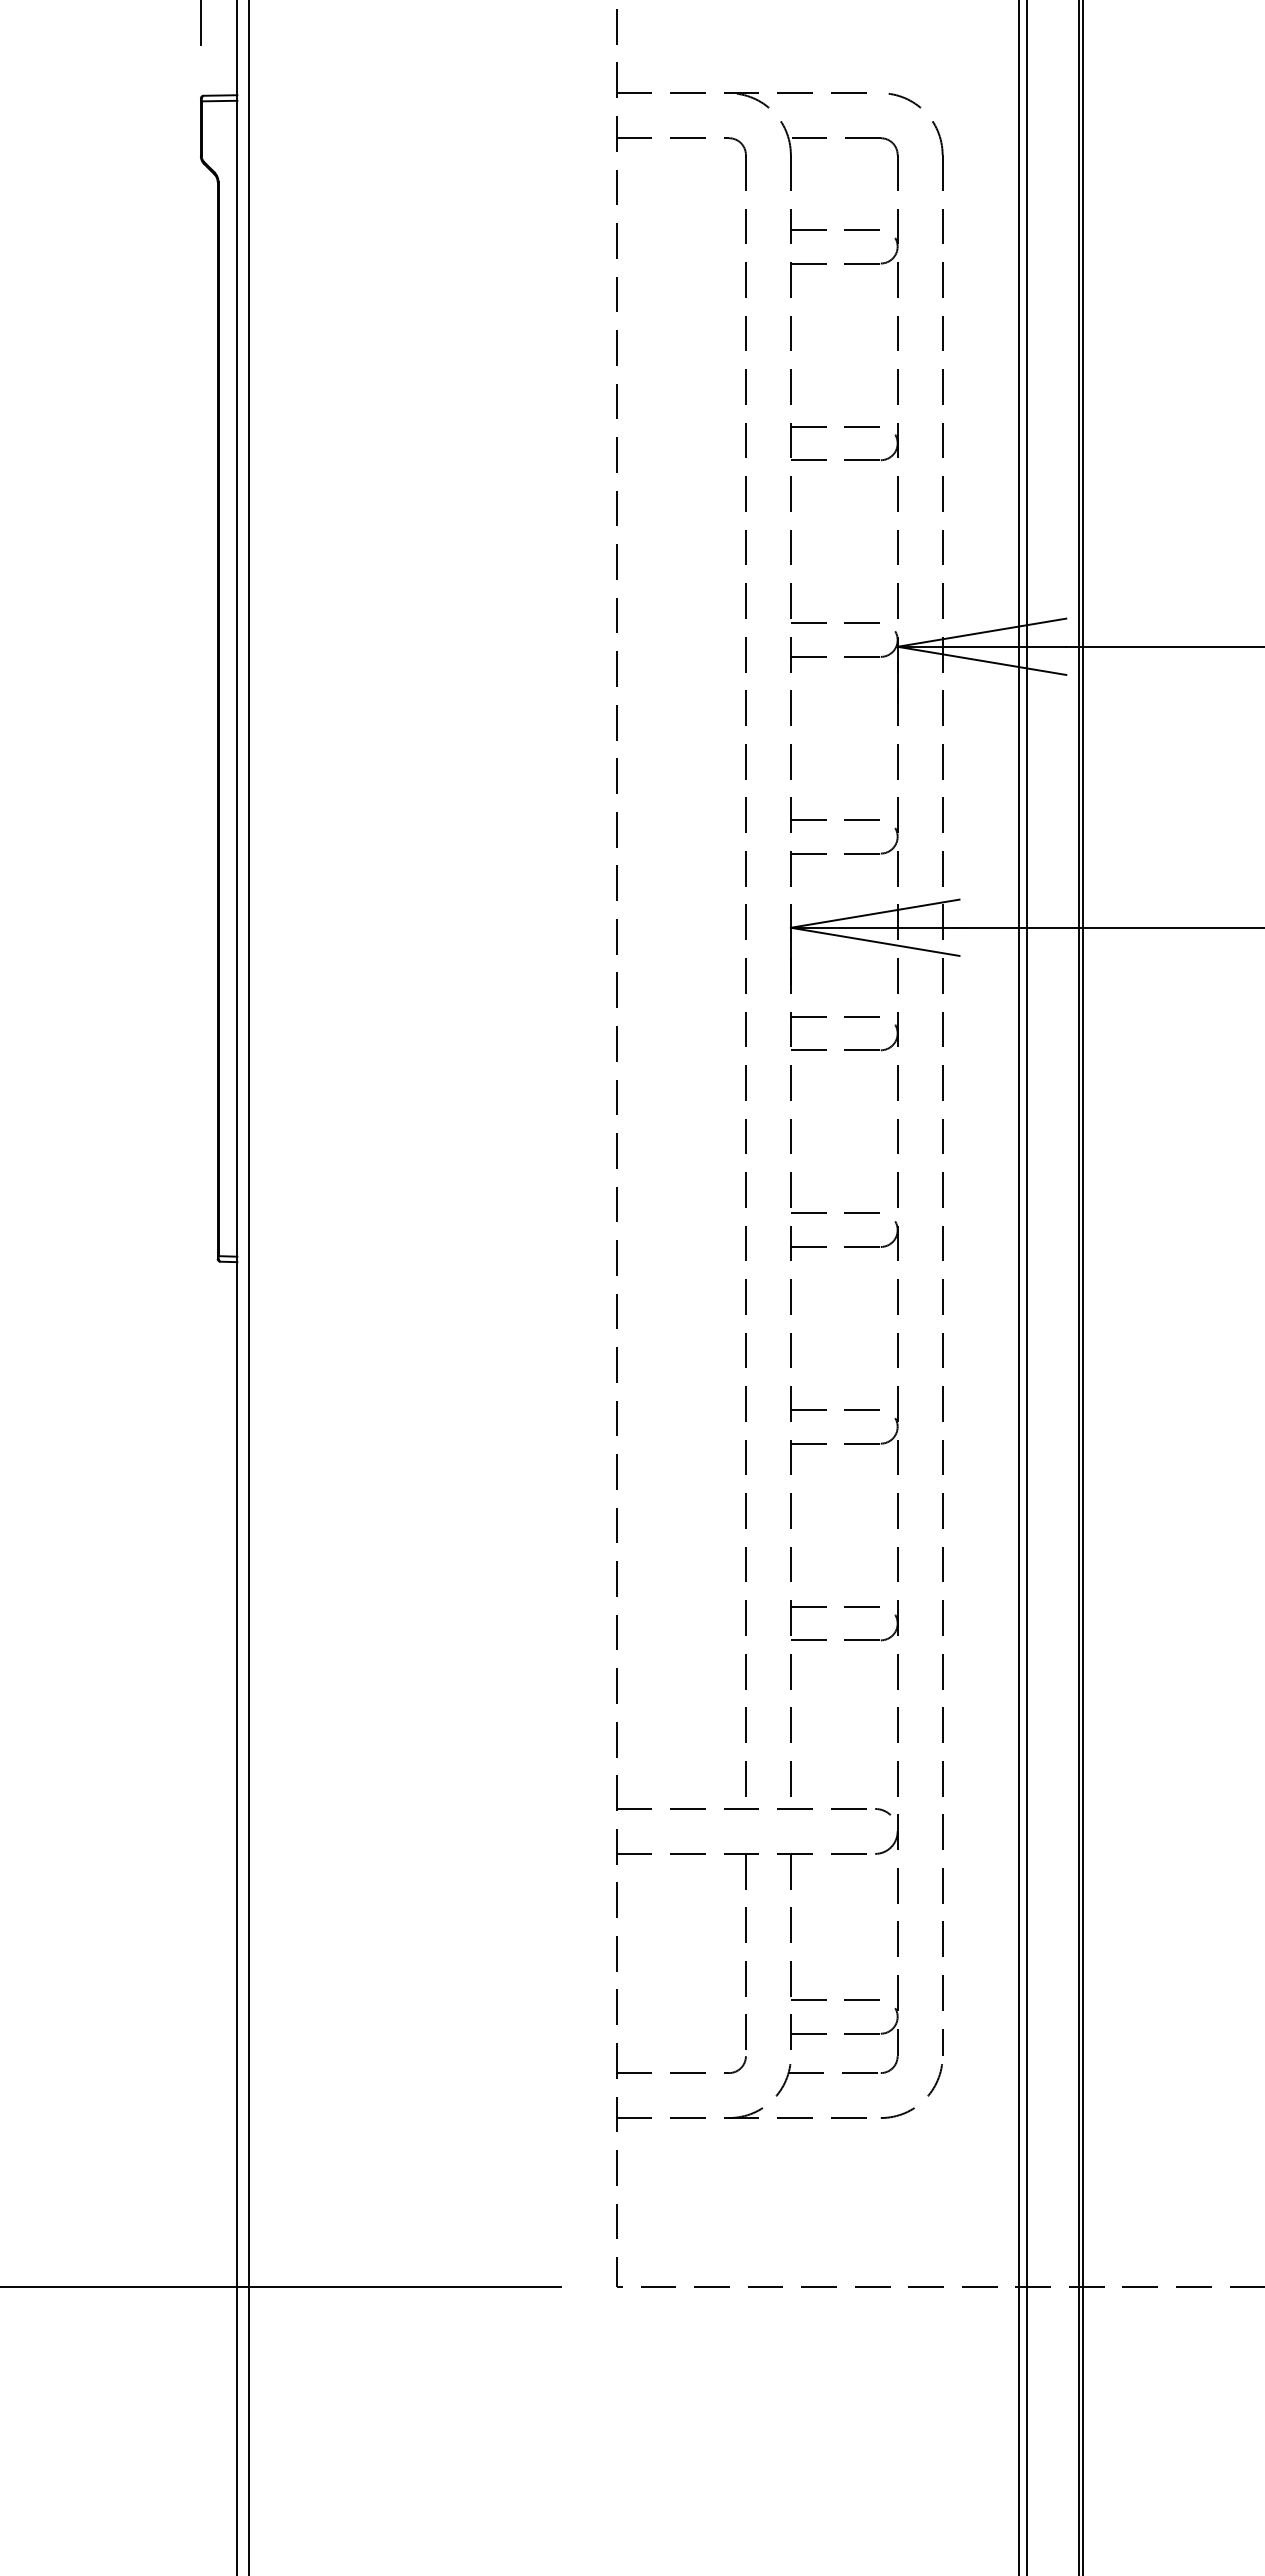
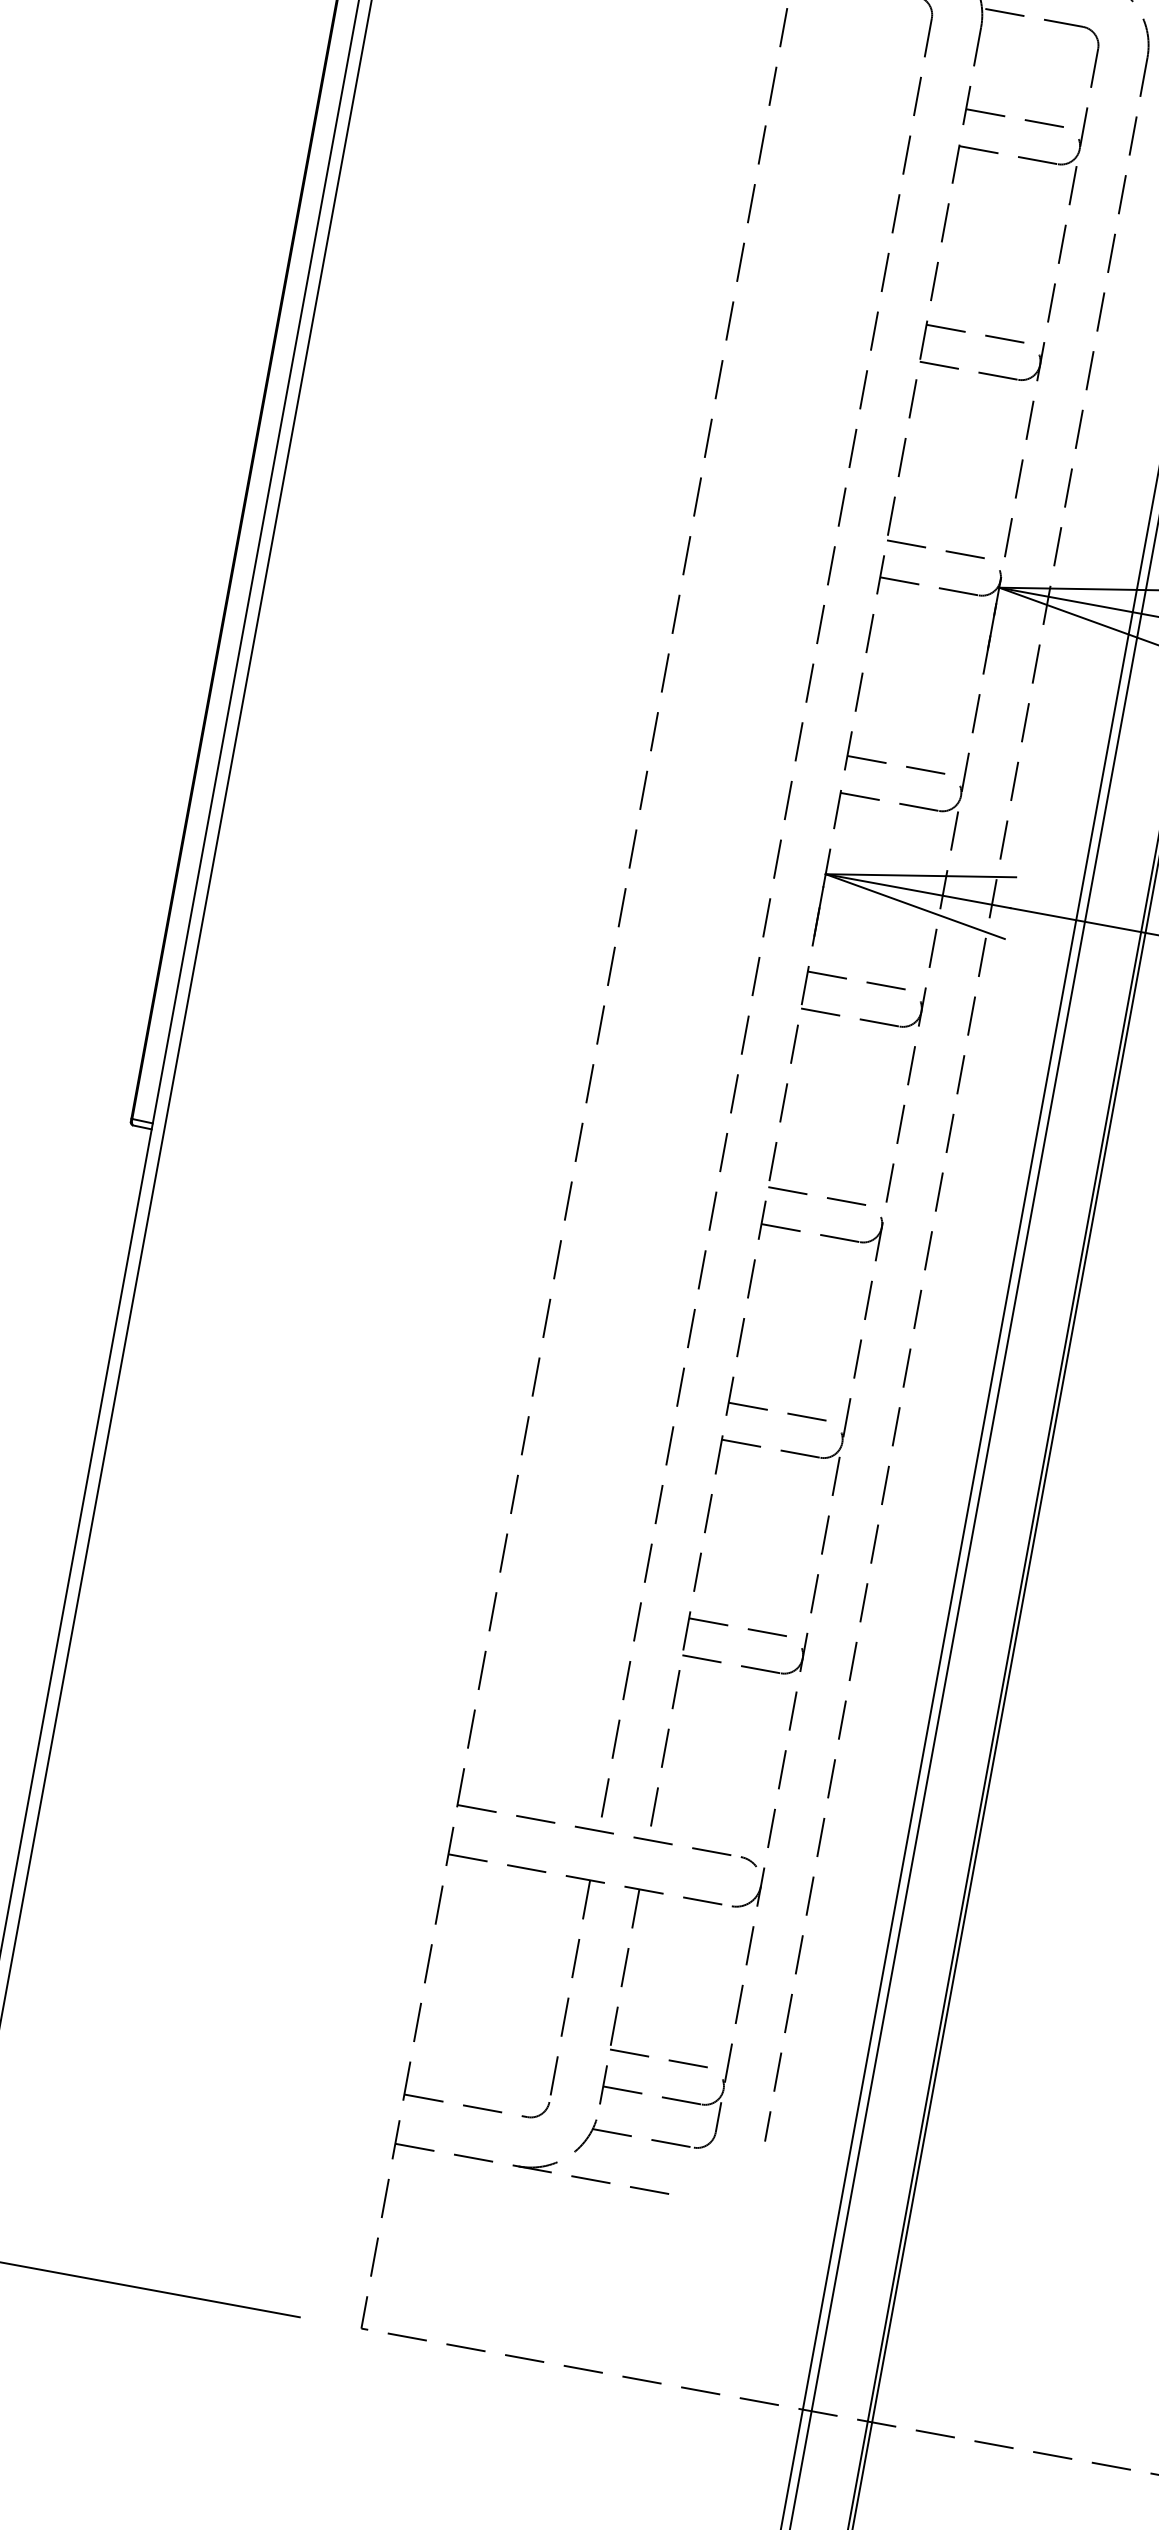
arc: (913, 2107) -> (722, 2191), removed

